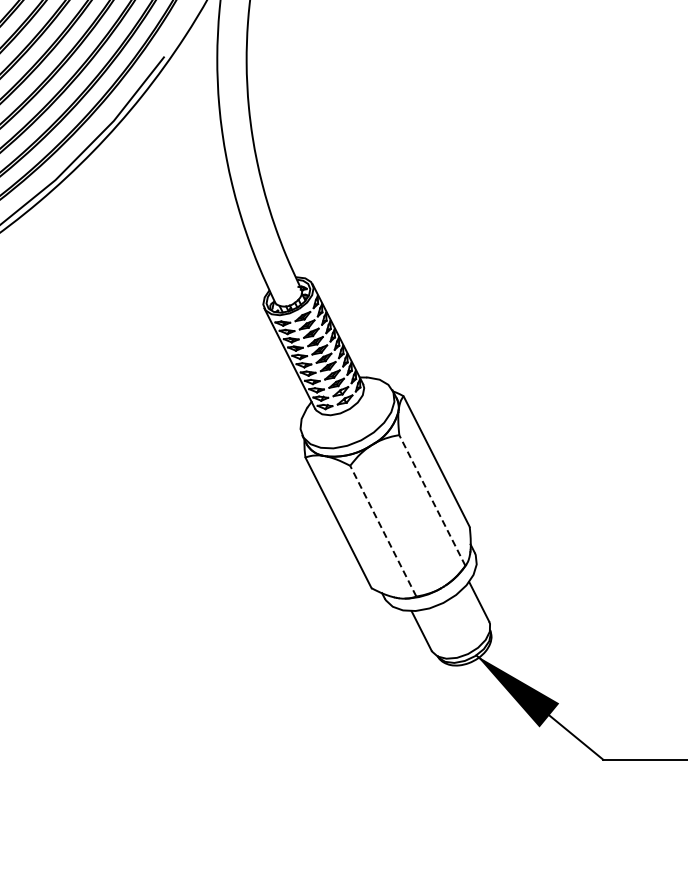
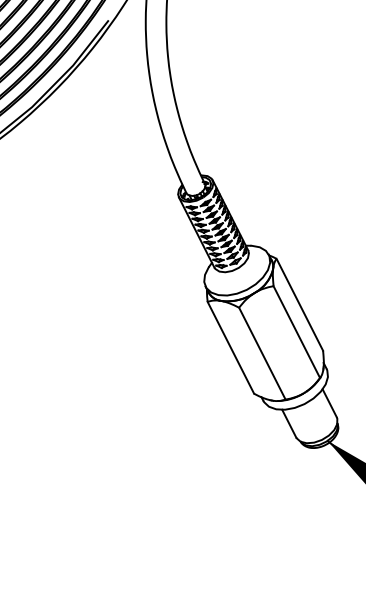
line: (432, 500) -> (296, 332), dashed -> solid
line: (383, 530) -> (262, 353), dashed -> solid

